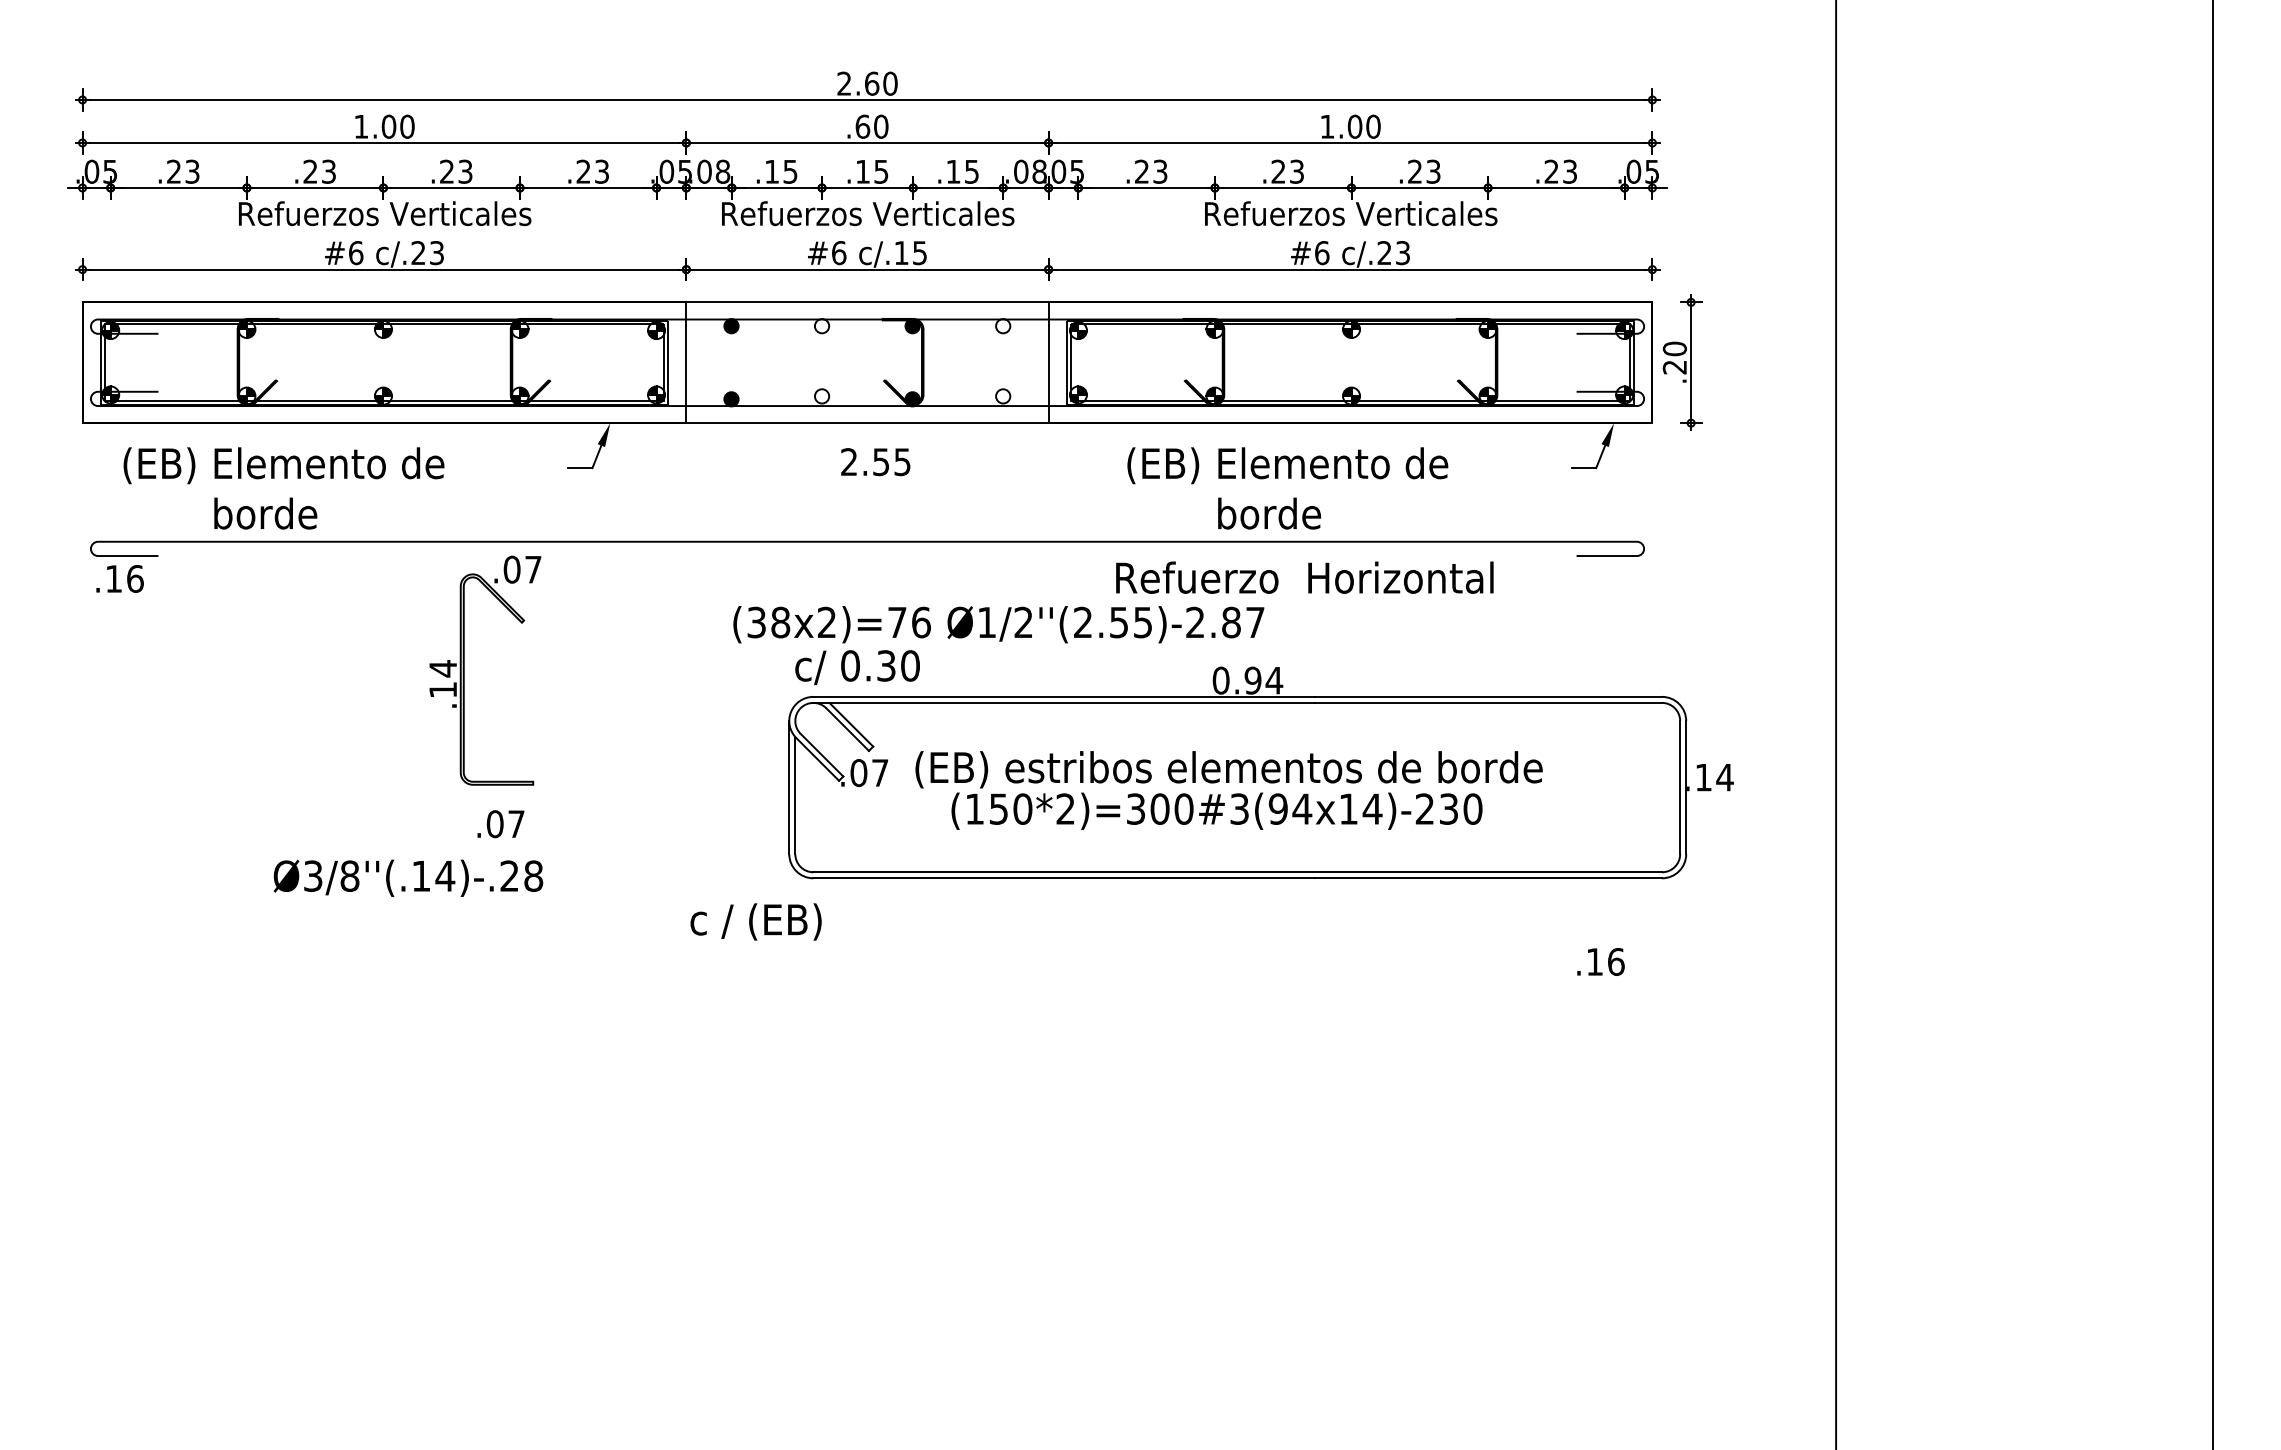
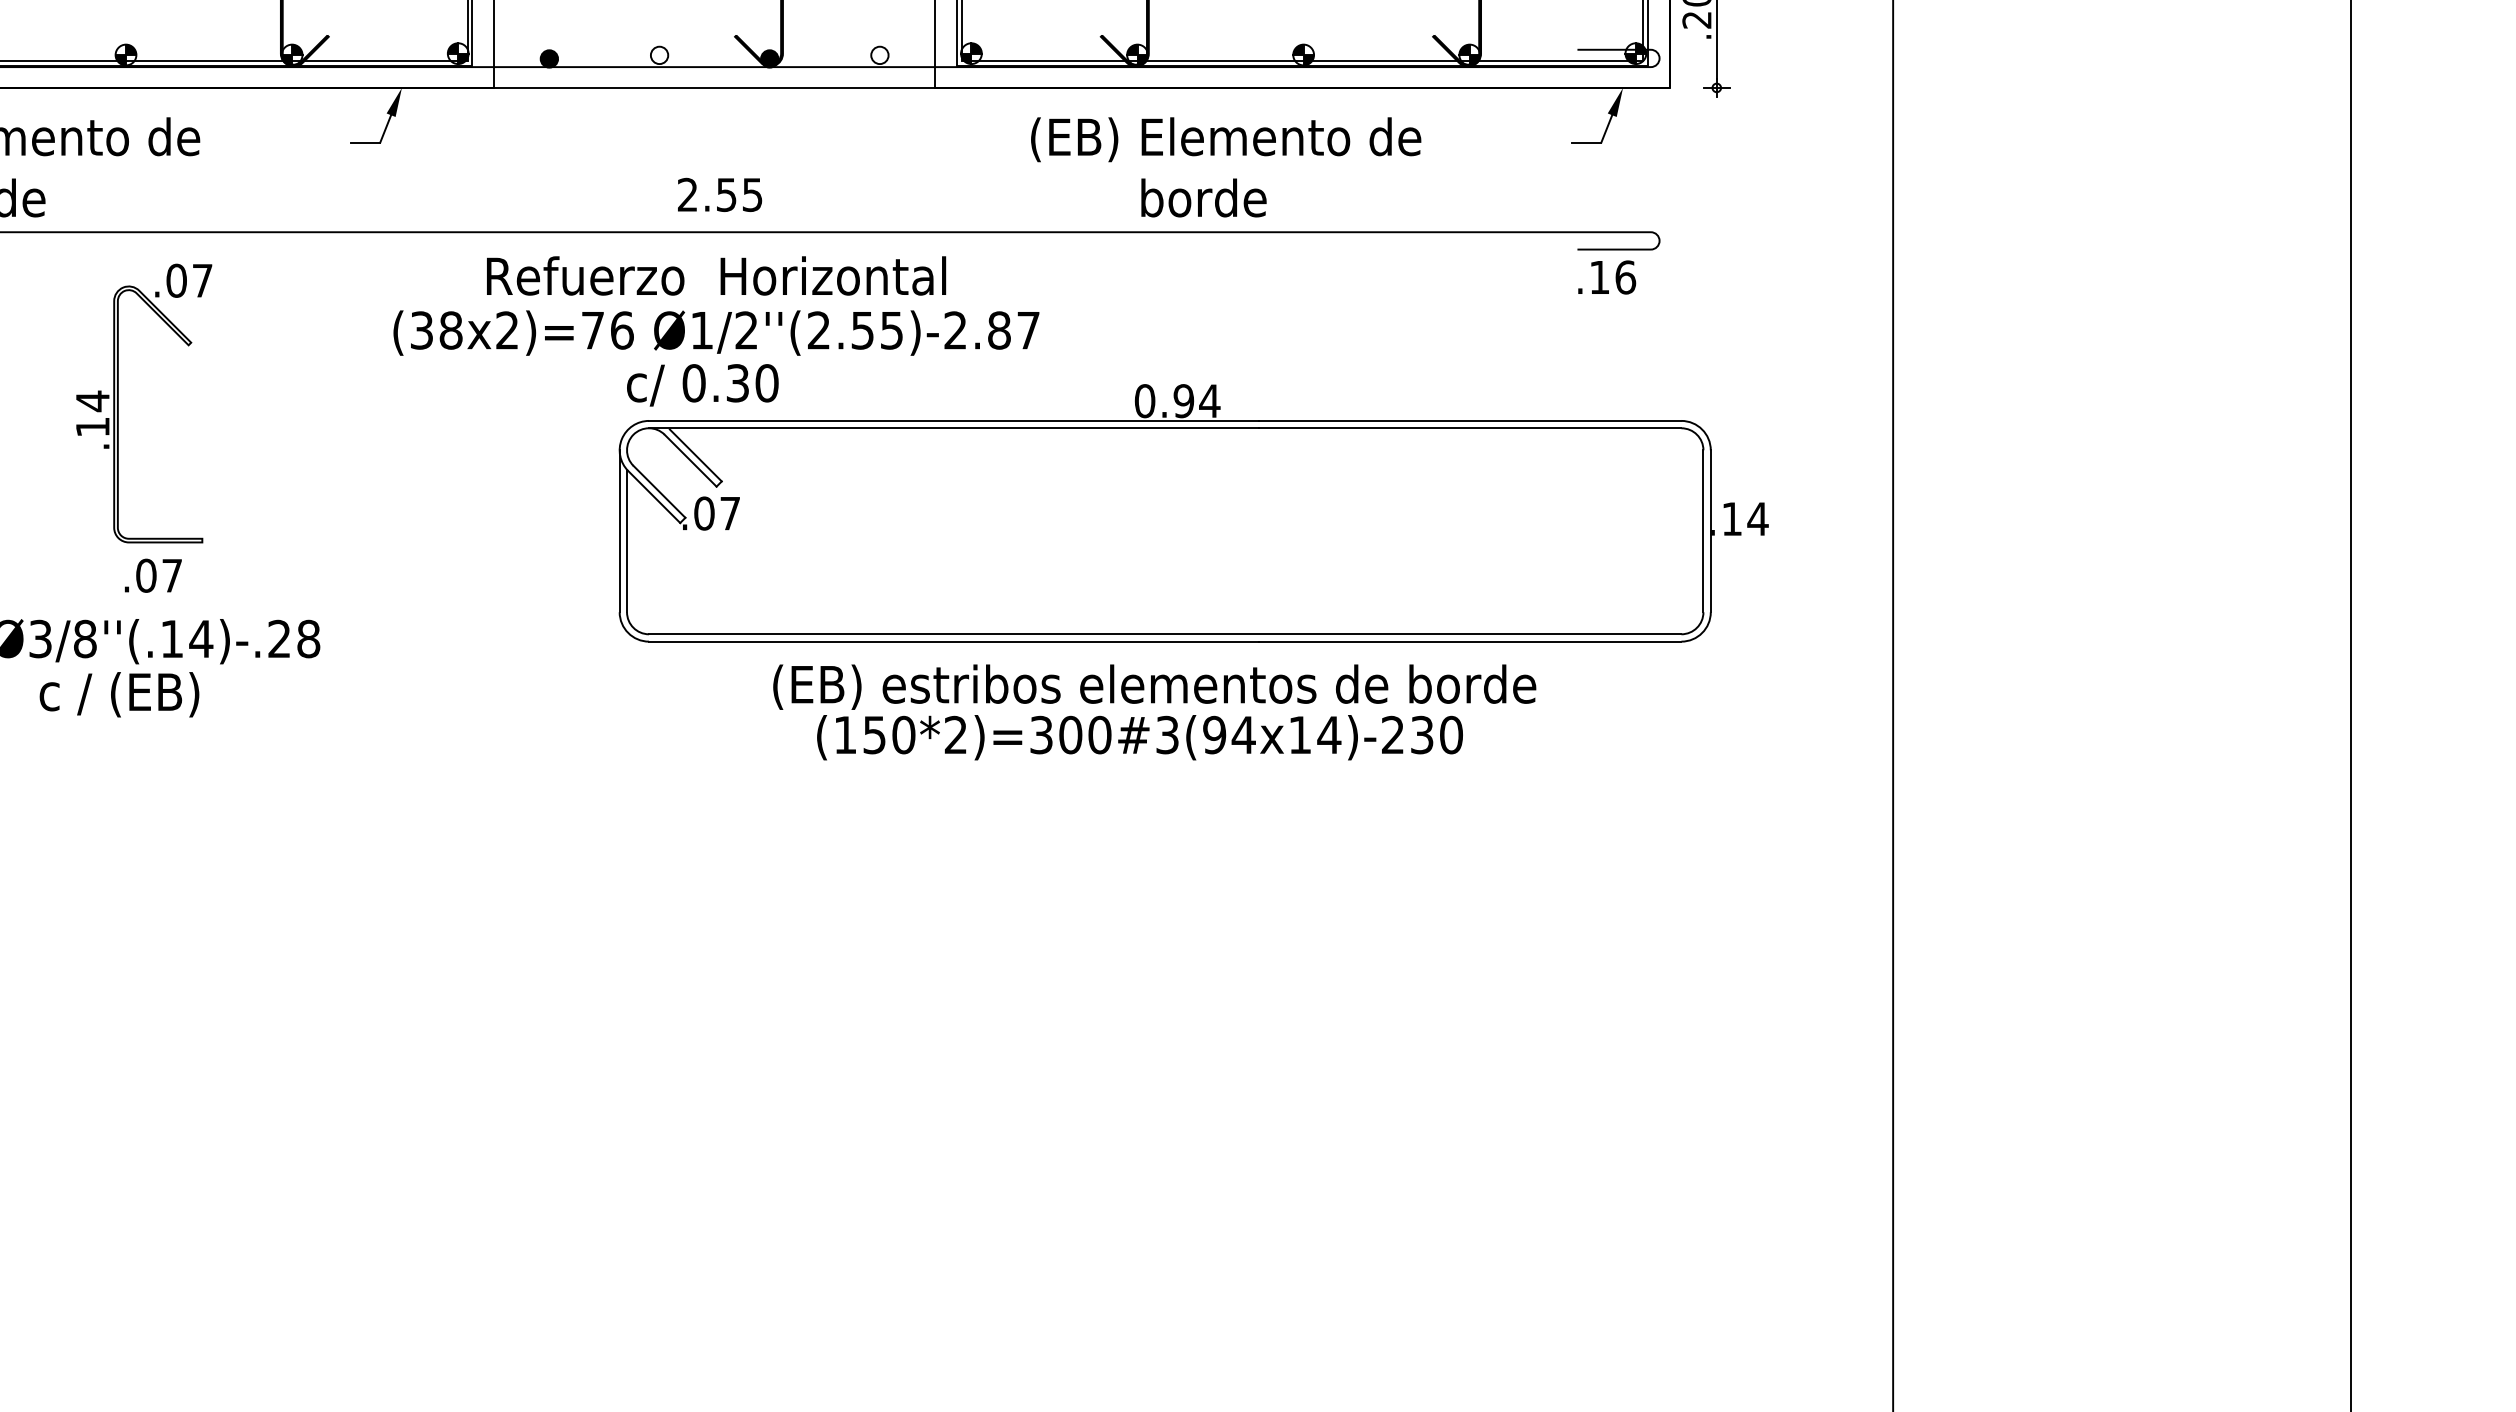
text: (875, 462) -> (719, 195), moved
text: (1304, 577) -> (716, 275), moved
text: (998, 624) -> (716, 332), moved
part: (464, 670) -> (118, 403), moved
text: (1228, 790) -> (1153, 712), moved
text: (500, 824) -> (152, 576), moved
text: (755, 921) -> (118, 694), moved
text: (1600, 961) -> (1606, 276), moved

